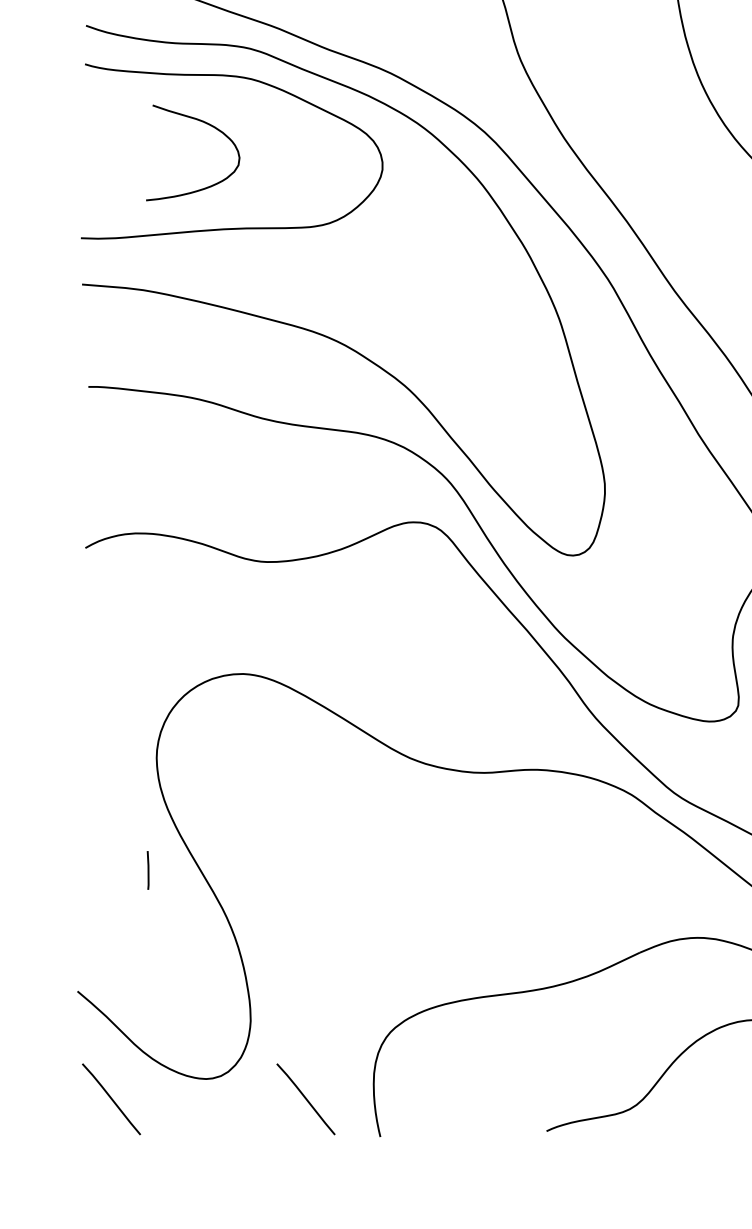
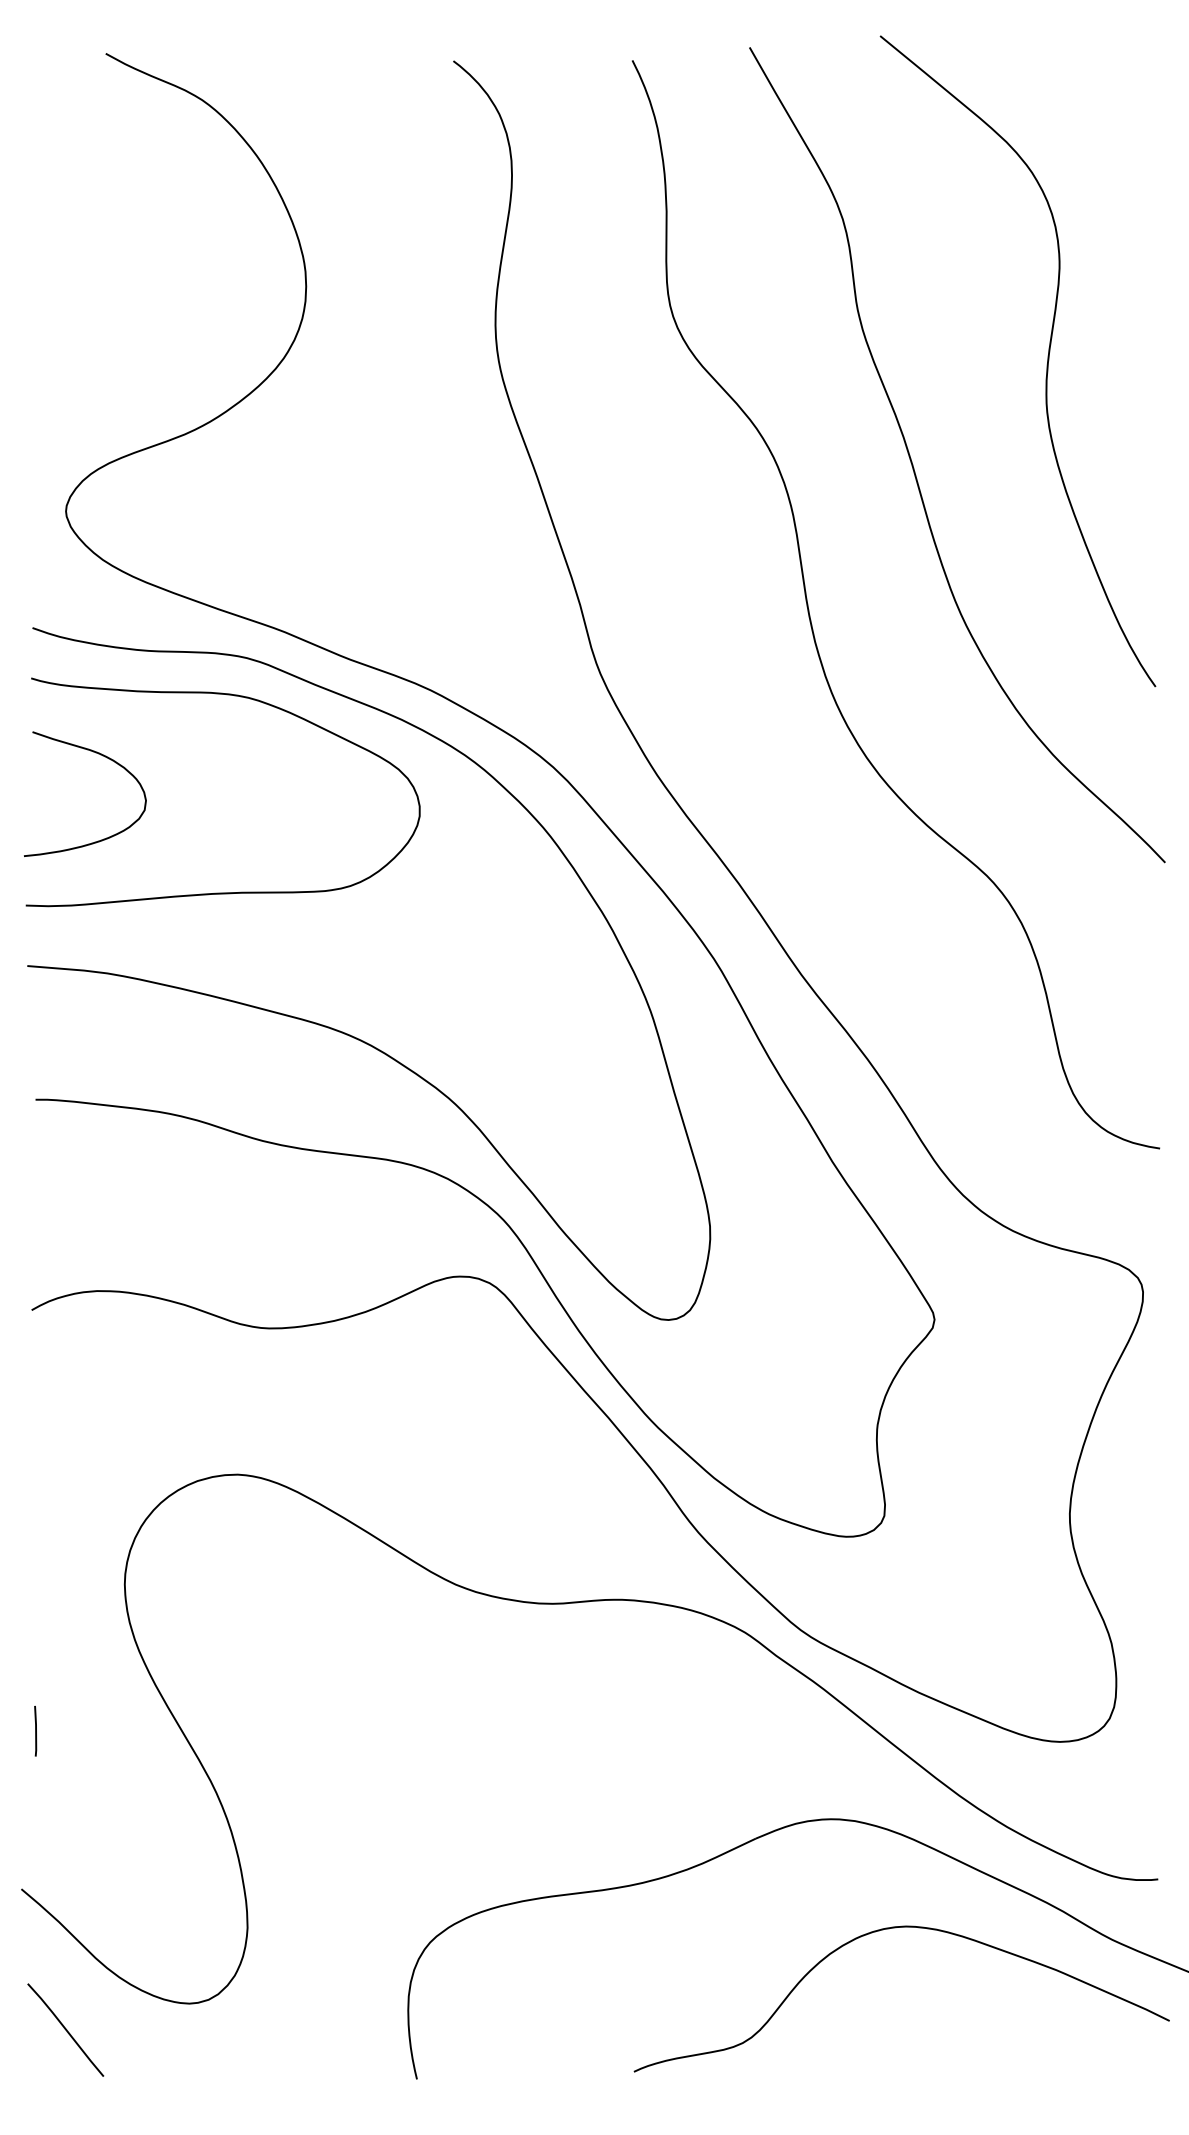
curve: (206, 124) -> (102, 756), moved
line: (148, 869) -> (35, 1730), moved
line: (305, 1098) -> (319, 2029), removed

